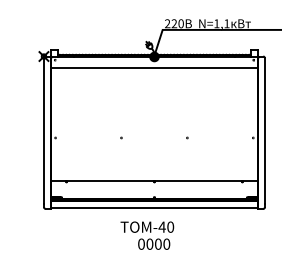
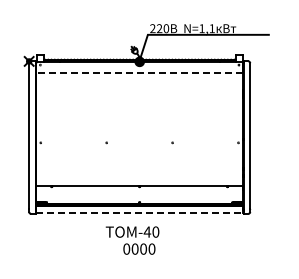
line: (154, 68) -> (139, 73), solid -> dashed
line: (154, 208) -> (139, 213), solid -> dashed

